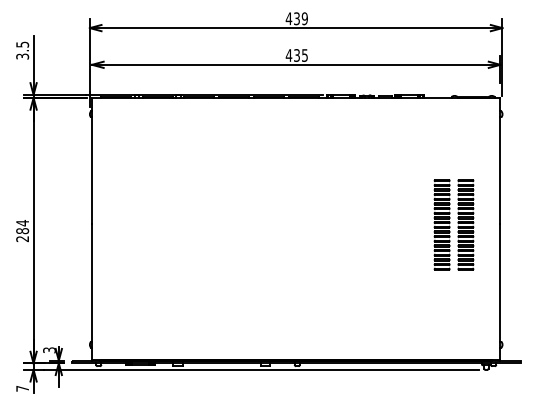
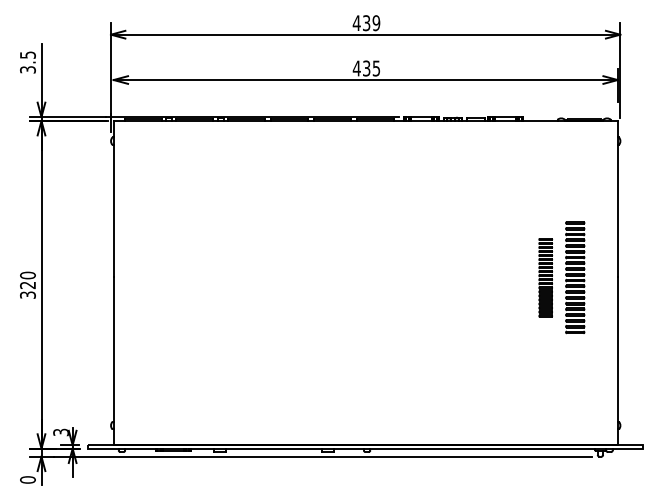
part: (441, 224) -> (545, 277), size x0.7
text: (22, 230) -> (27, 284), 284 -> 320
text: (22, 388) -> (27, 479), 7 -> 0

